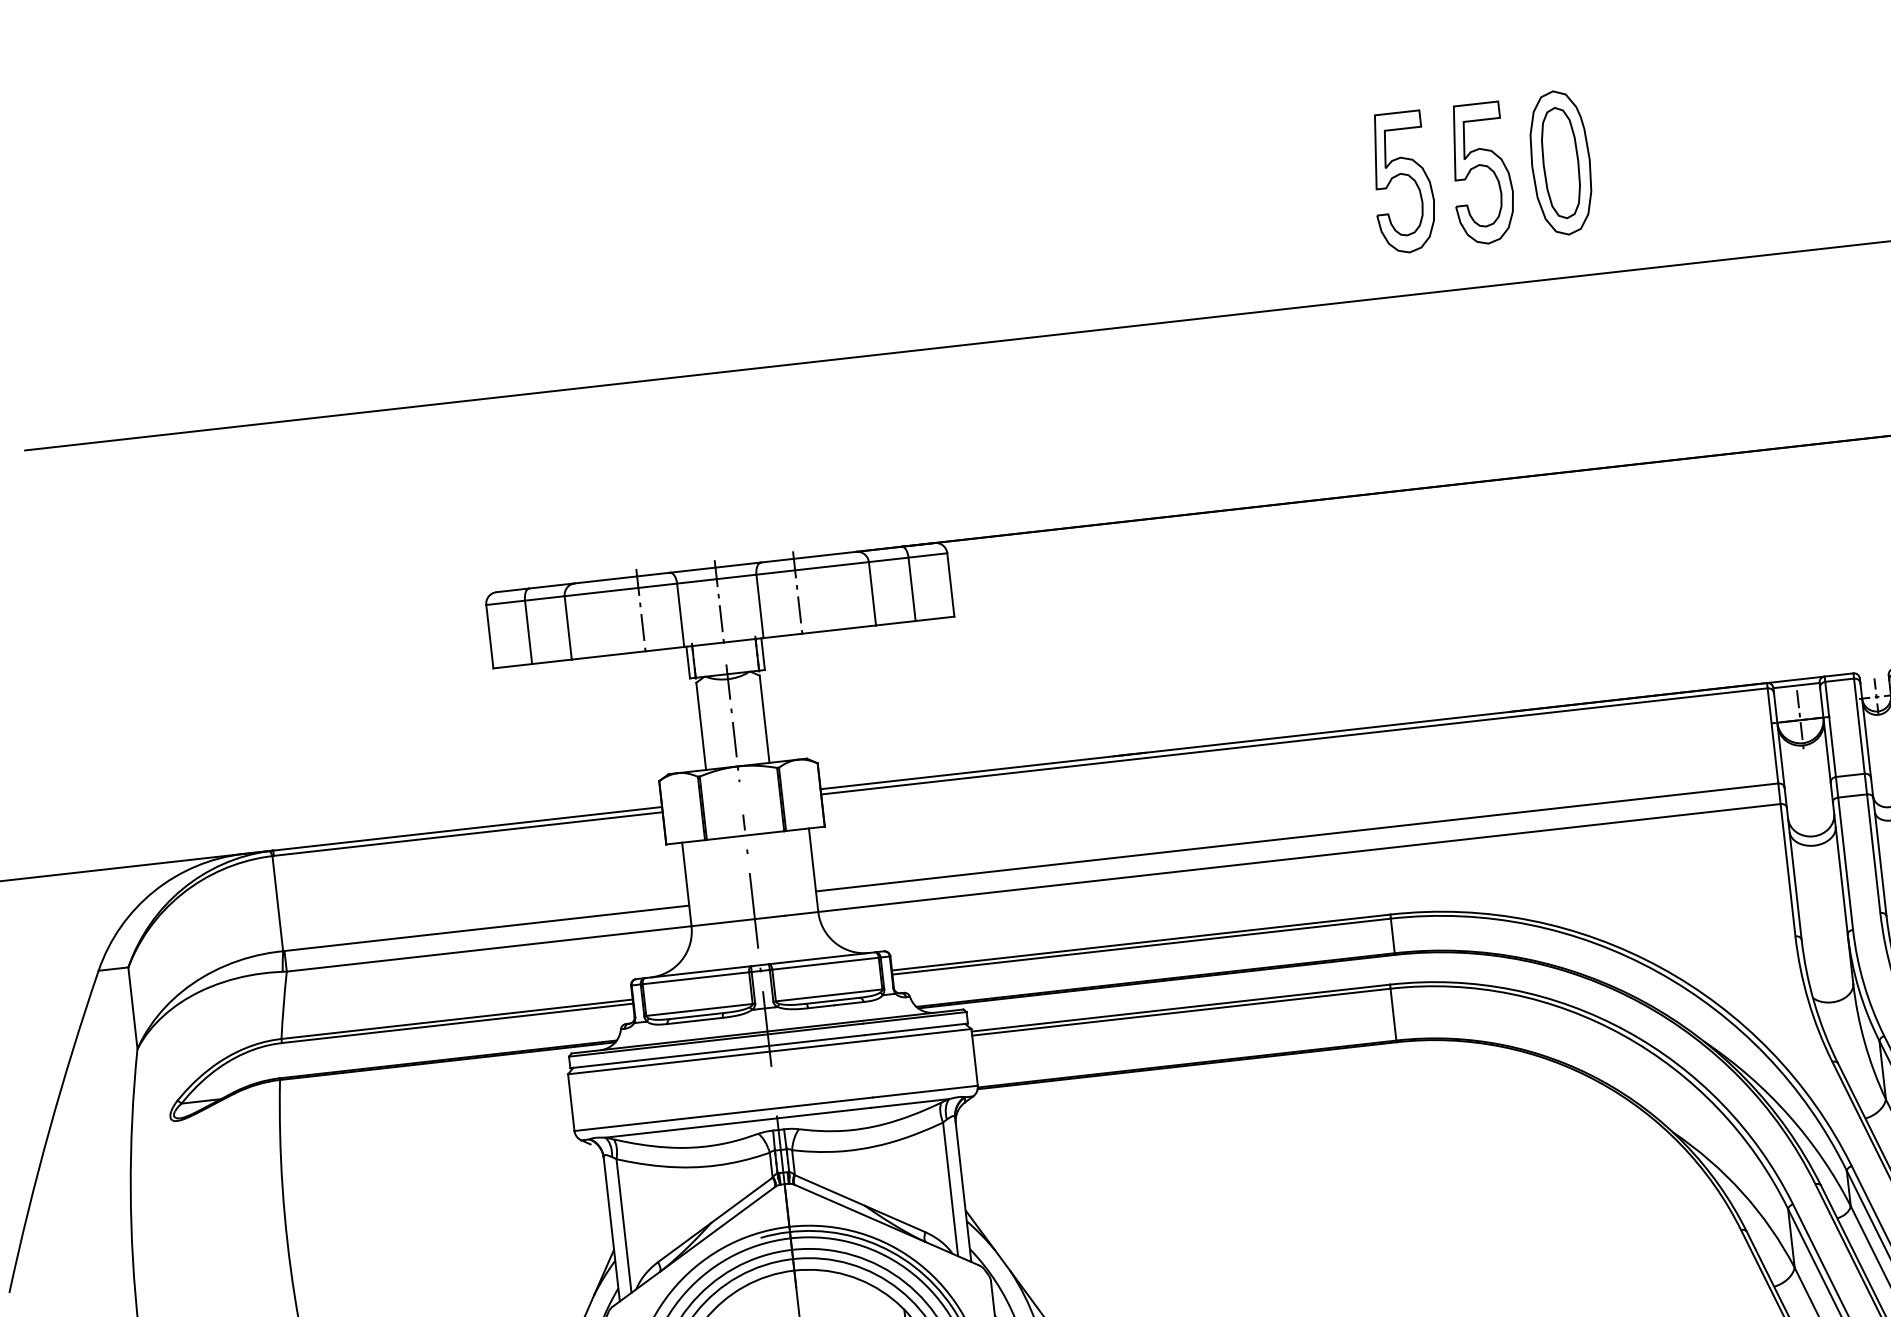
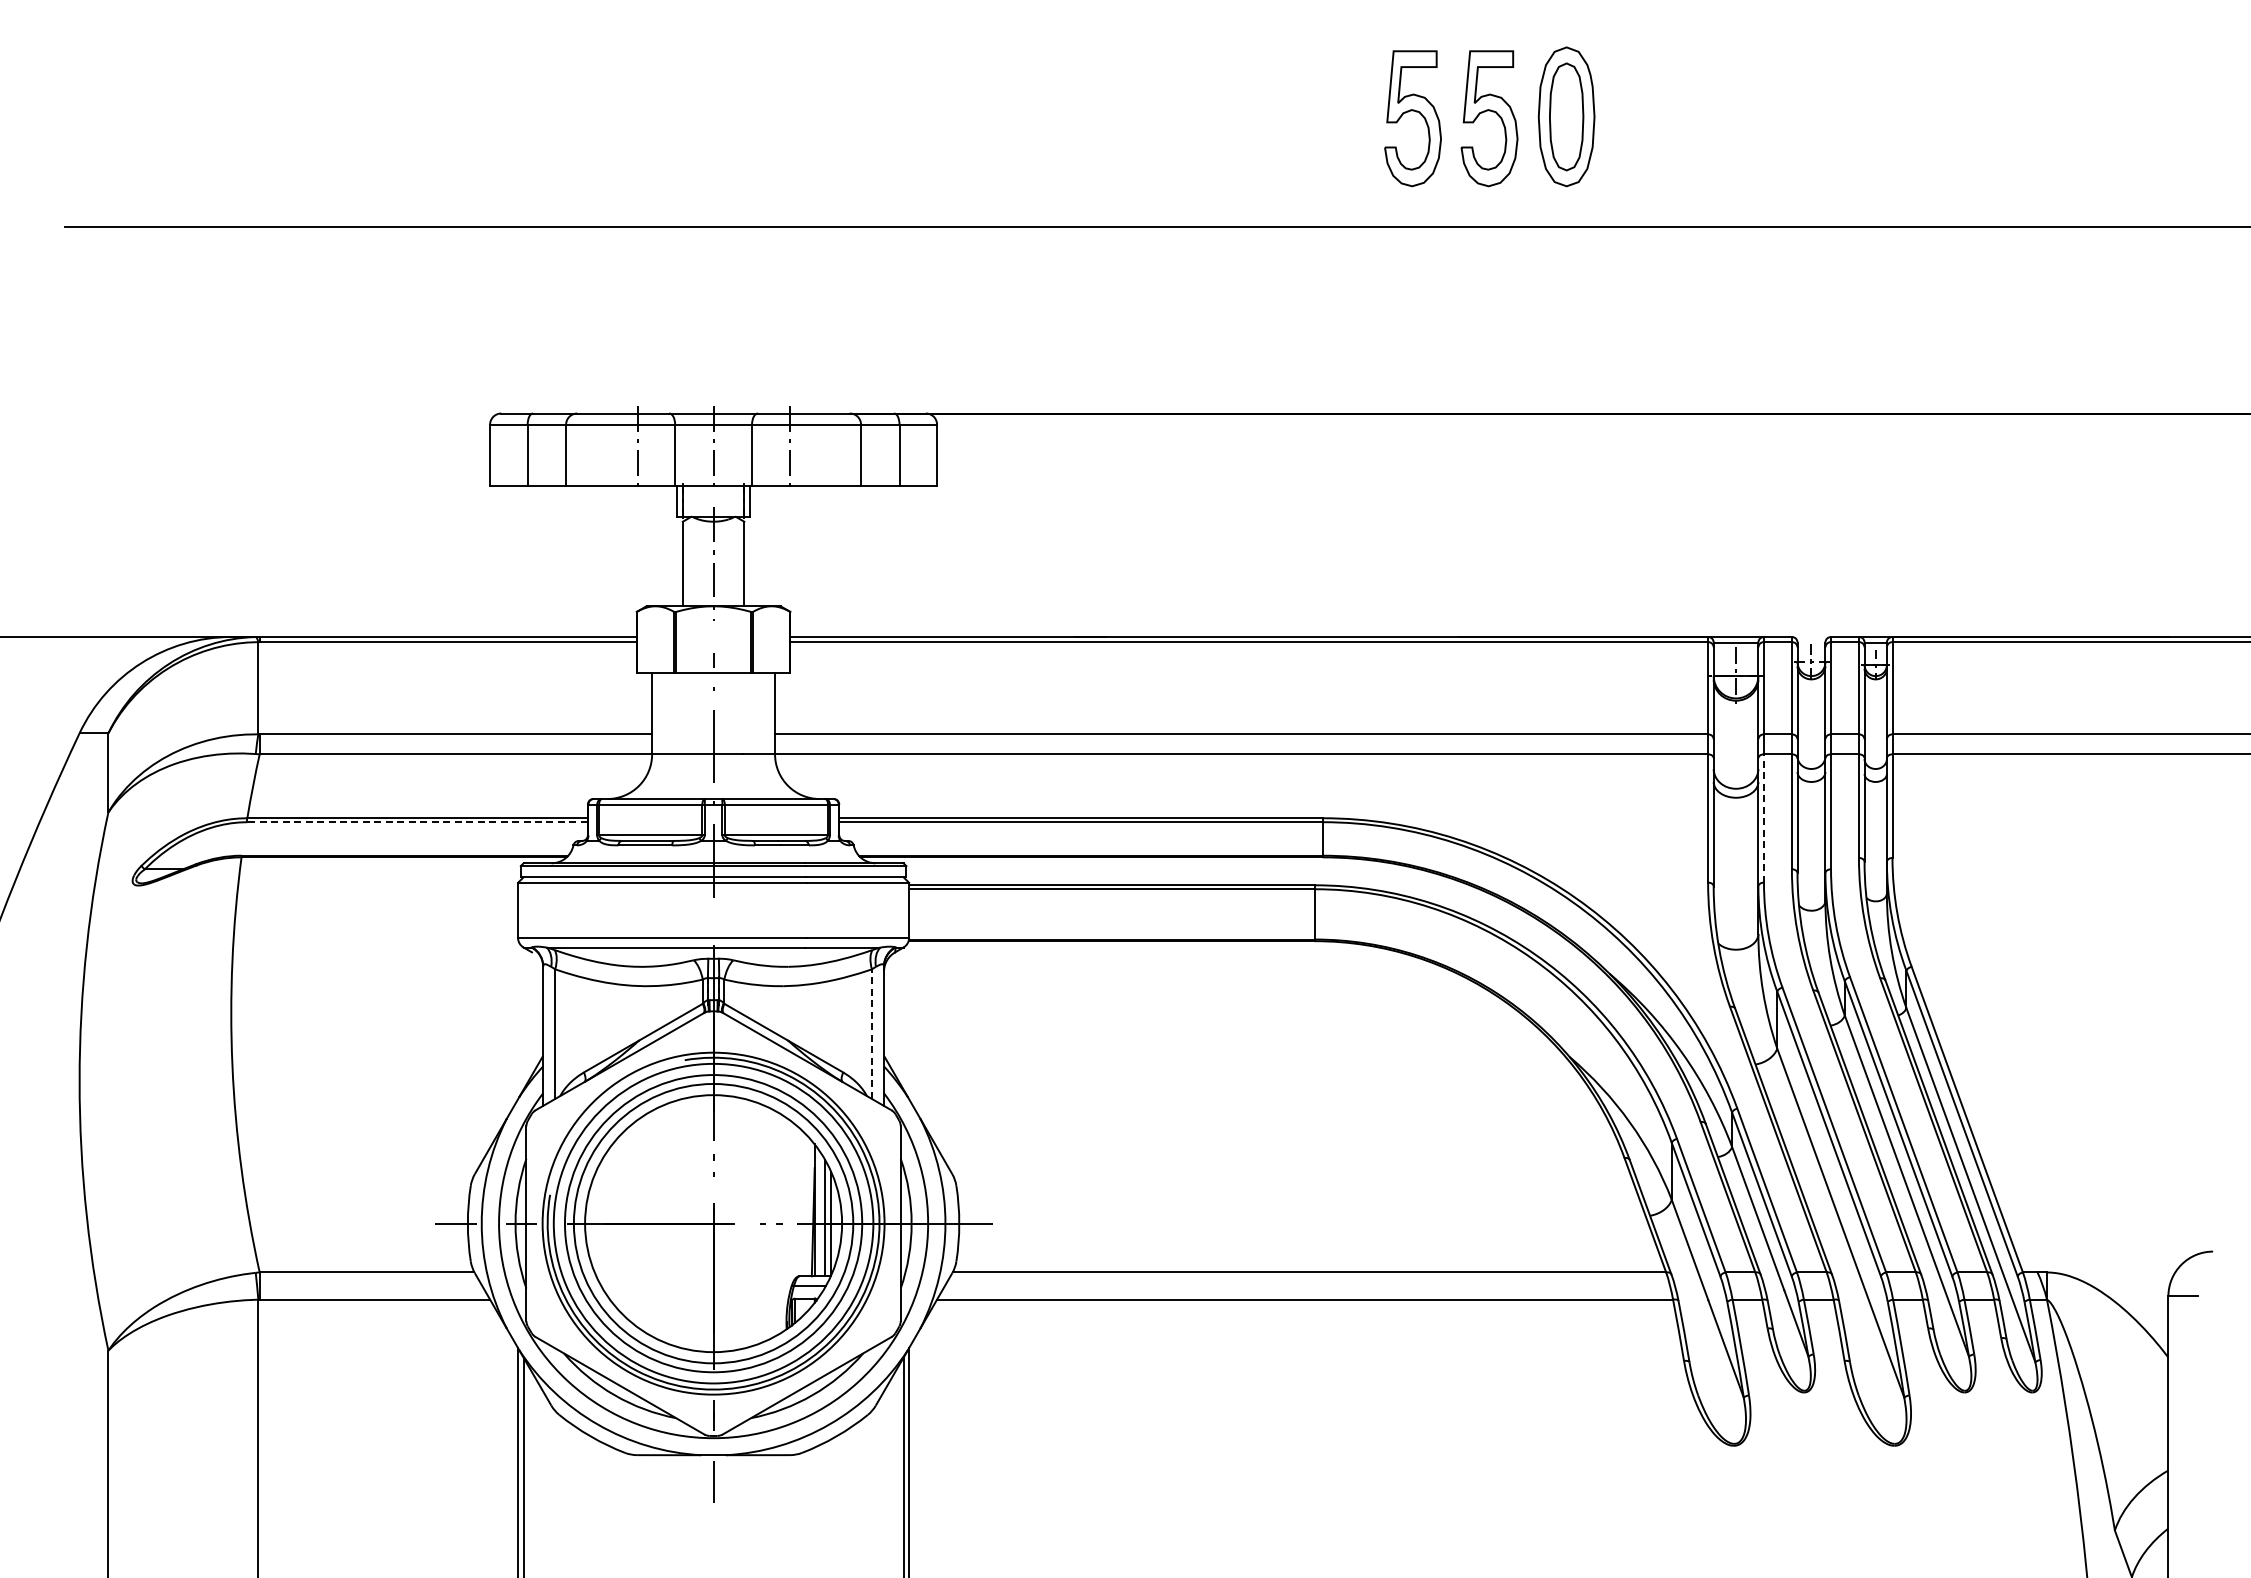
line: (1845, 862) -> (1763, 817), solid -> dashed
line: (457, 1023) -> (417, 822), solid -> dashed
line: (950, 1189) -> (871, 1034), solid -> dashed

